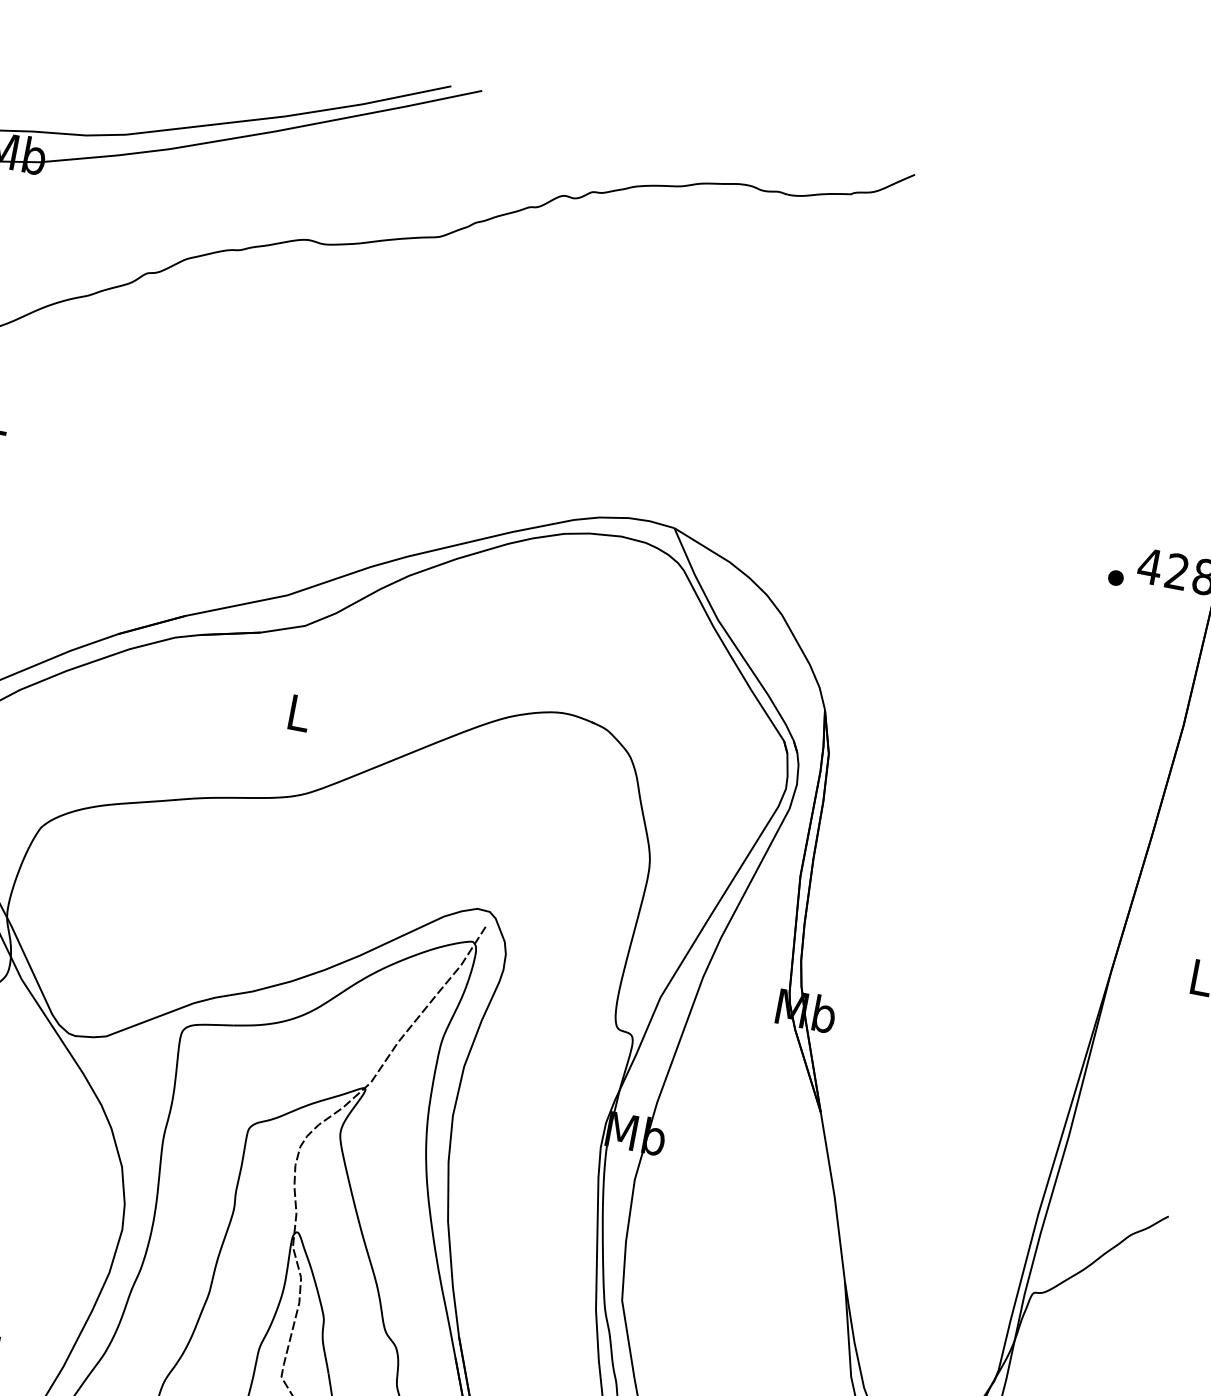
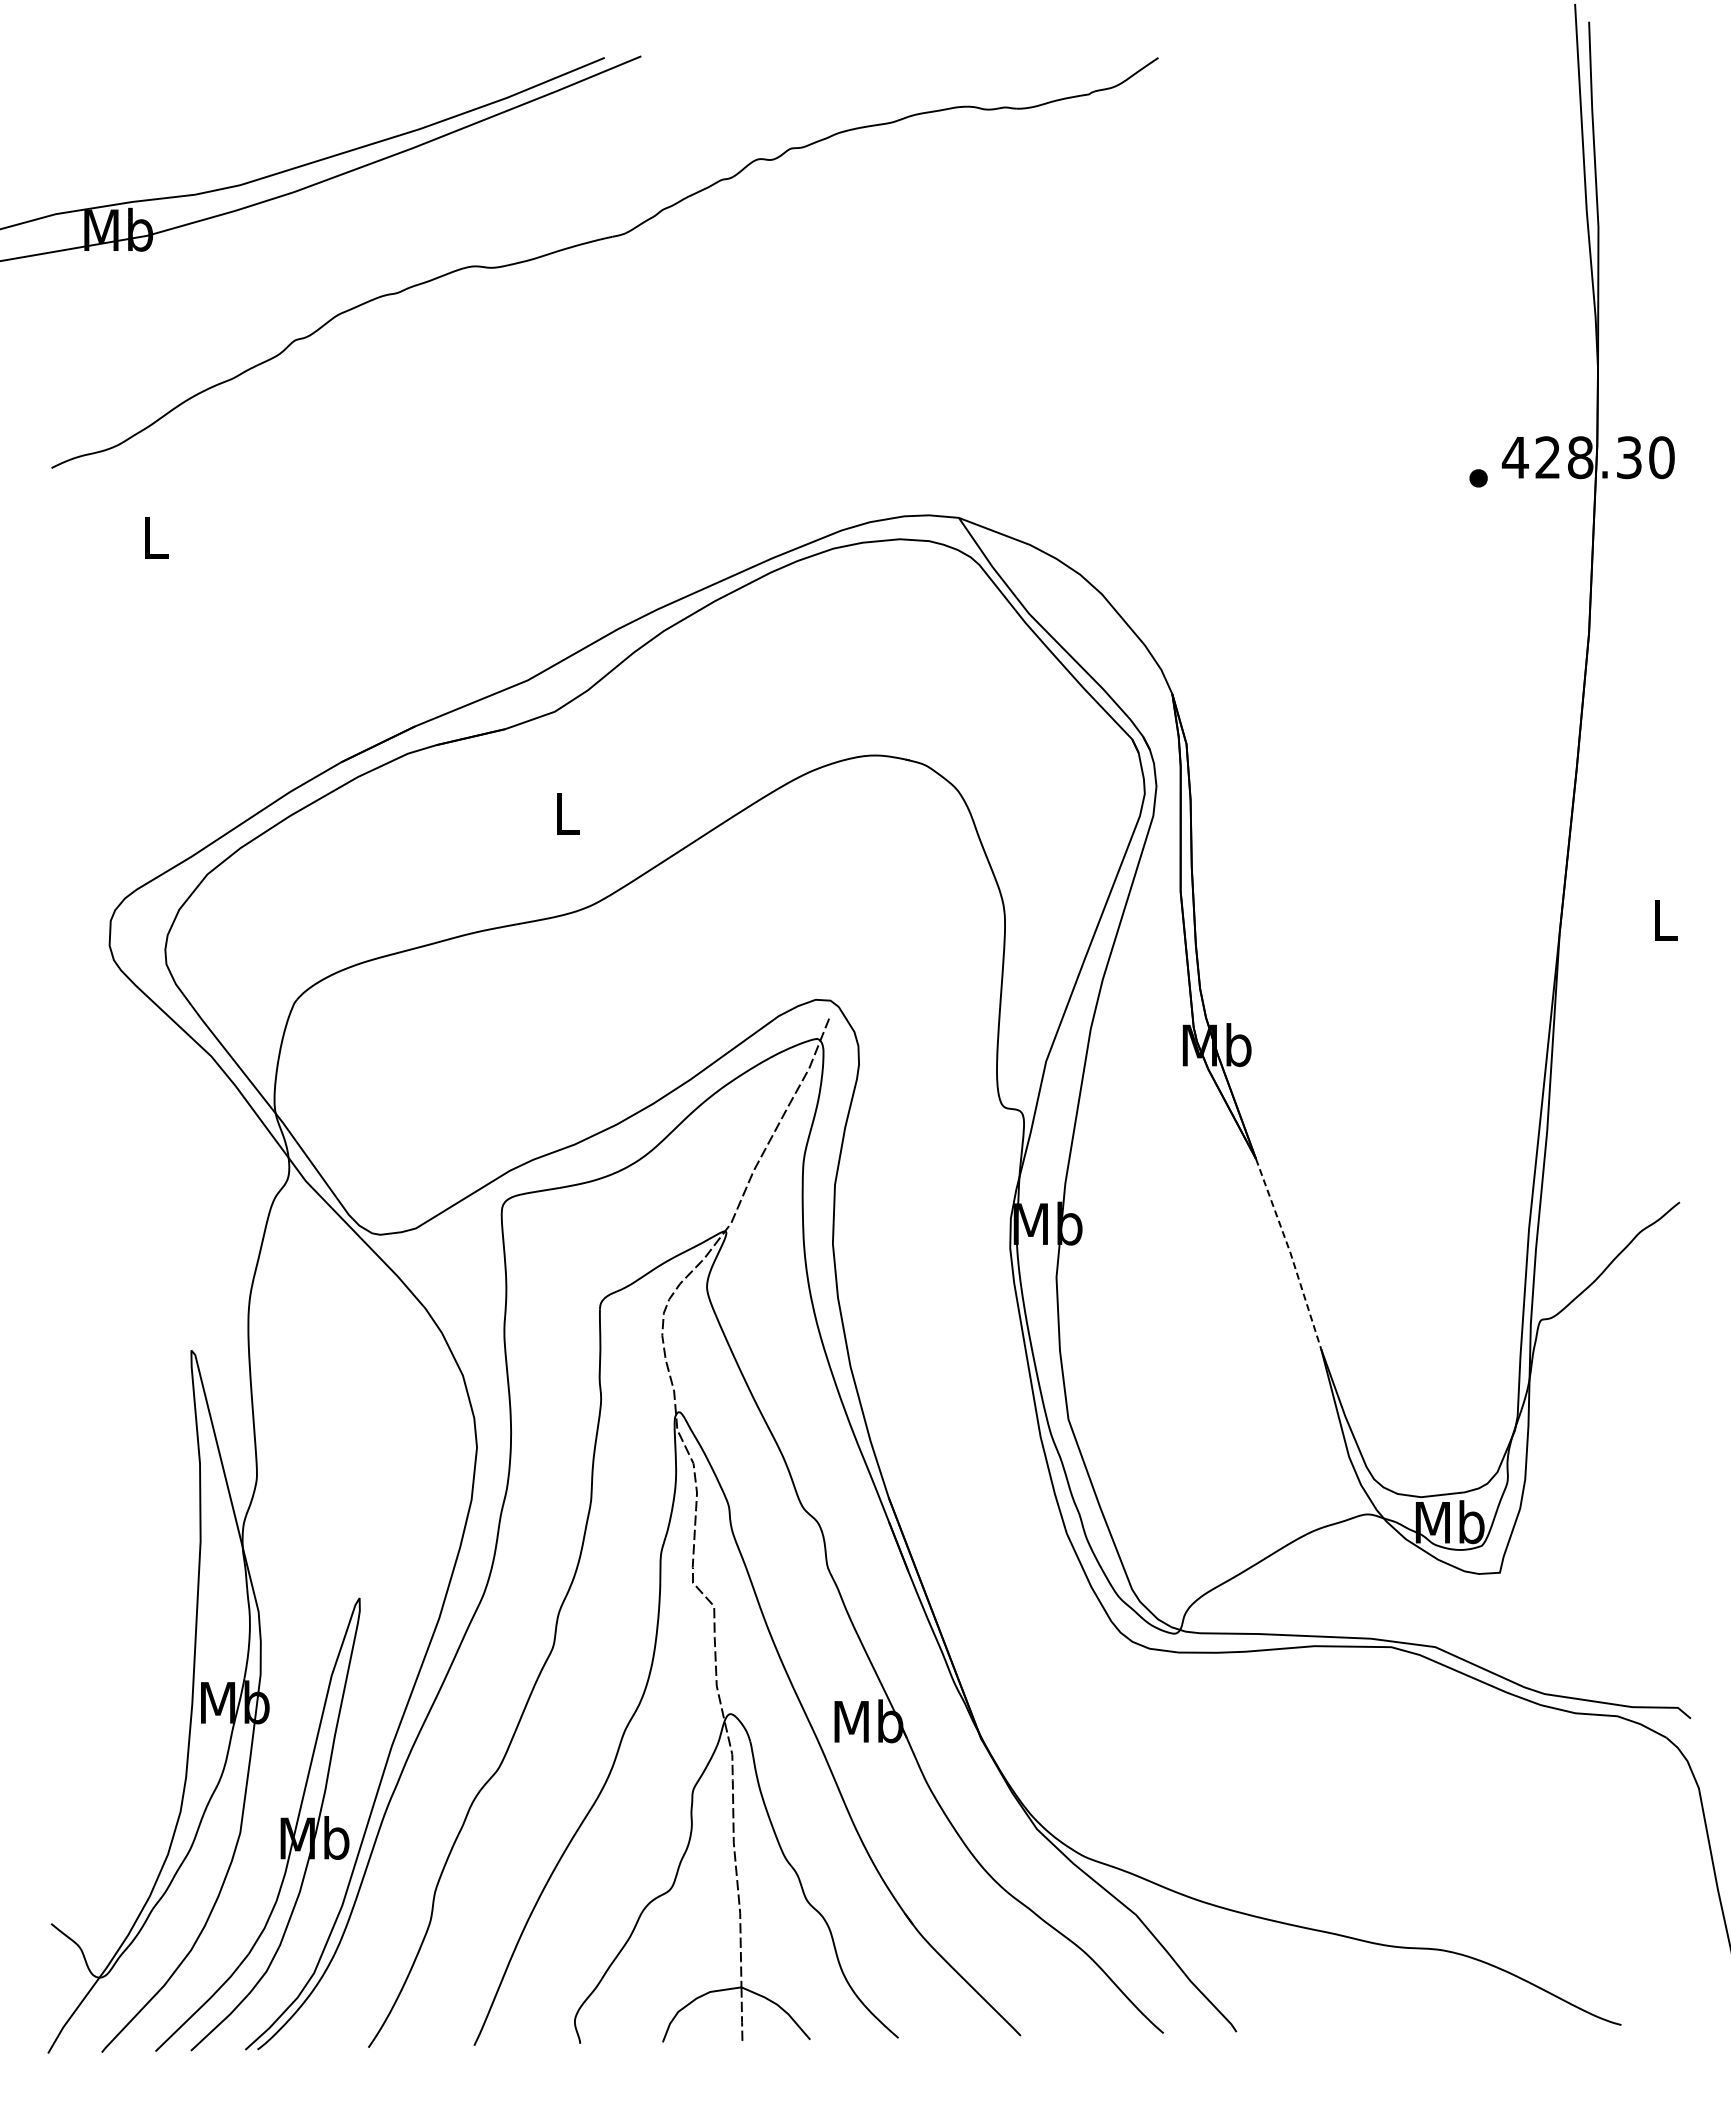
line: (834, 1197) -> (1290, 1253), solid -> dashed

